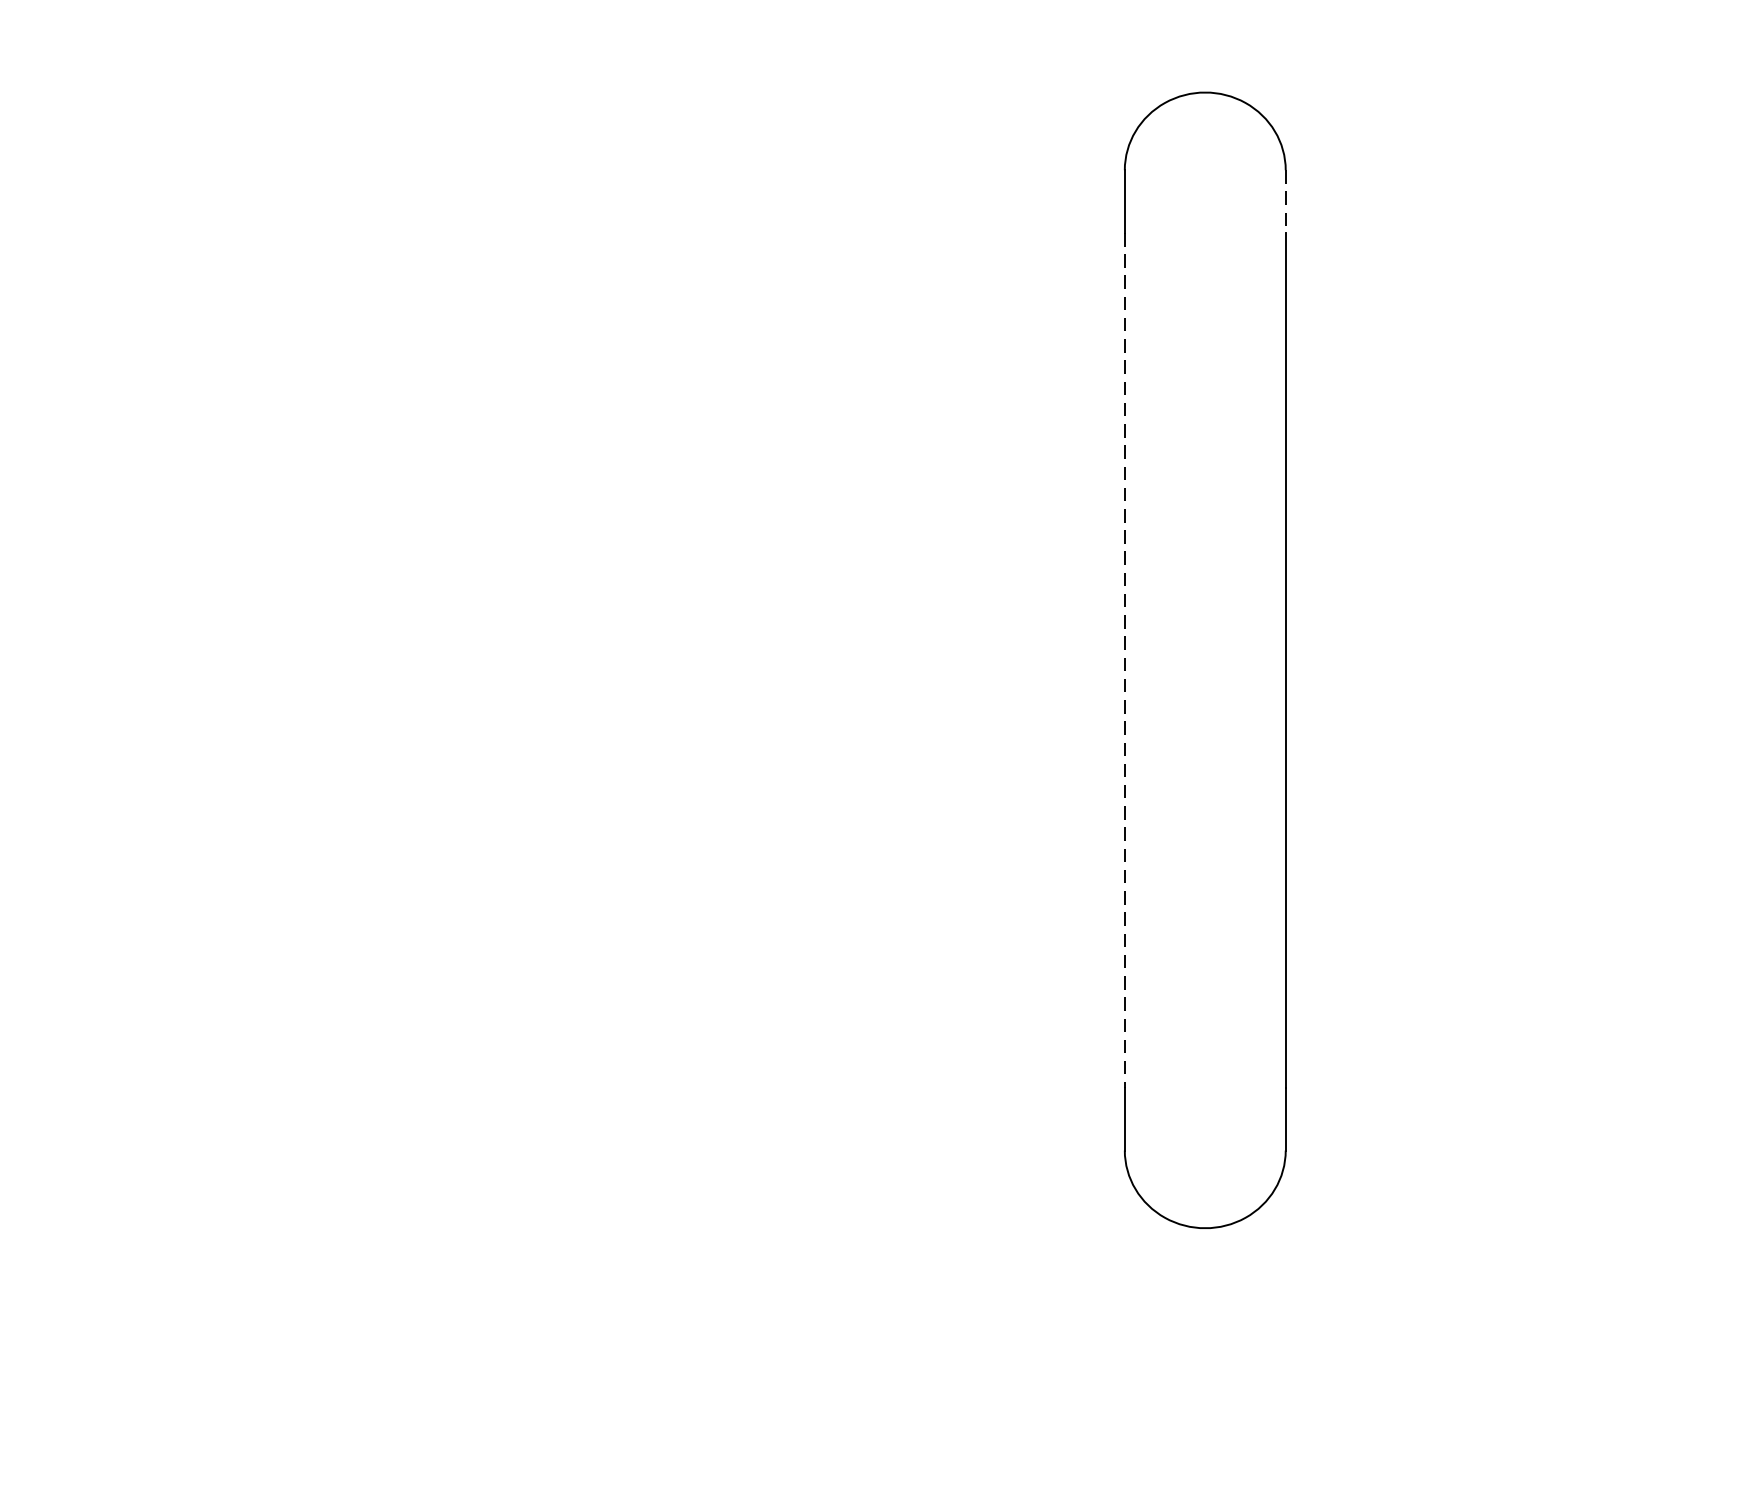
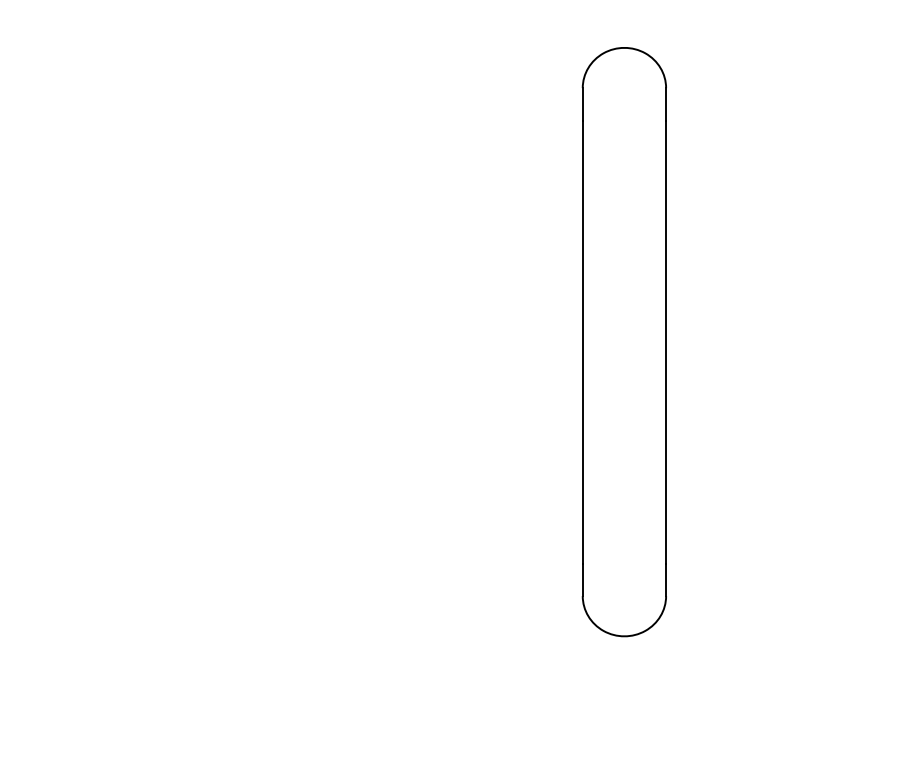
line: (1286, 201) -> (666, 104), dashed -> solid
line: (1124, 661) -> (582, 342), dashed -> solid

